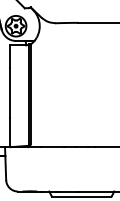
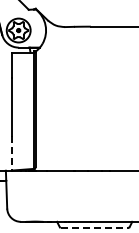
line: (9, 133) -> (11, 154), solid -> dashed
line: (82, 196) -> (95, 227), solid -> dashed

